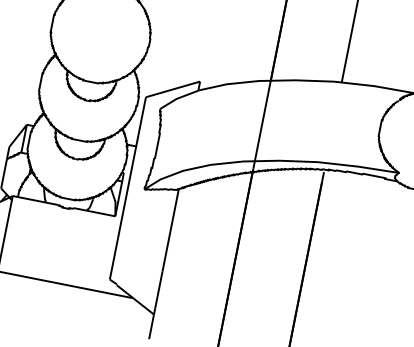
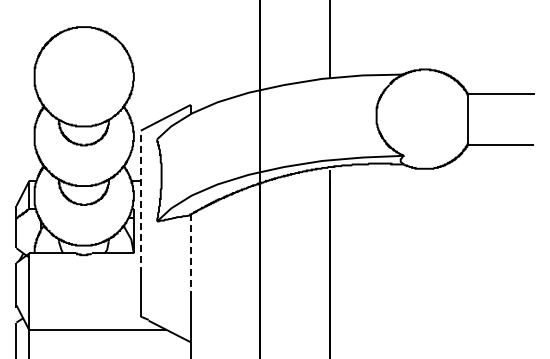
line: (131, 167) -> (140, 202), solid -> dashed
line: (170, 230) -> (190, 256), solid -> dashed

